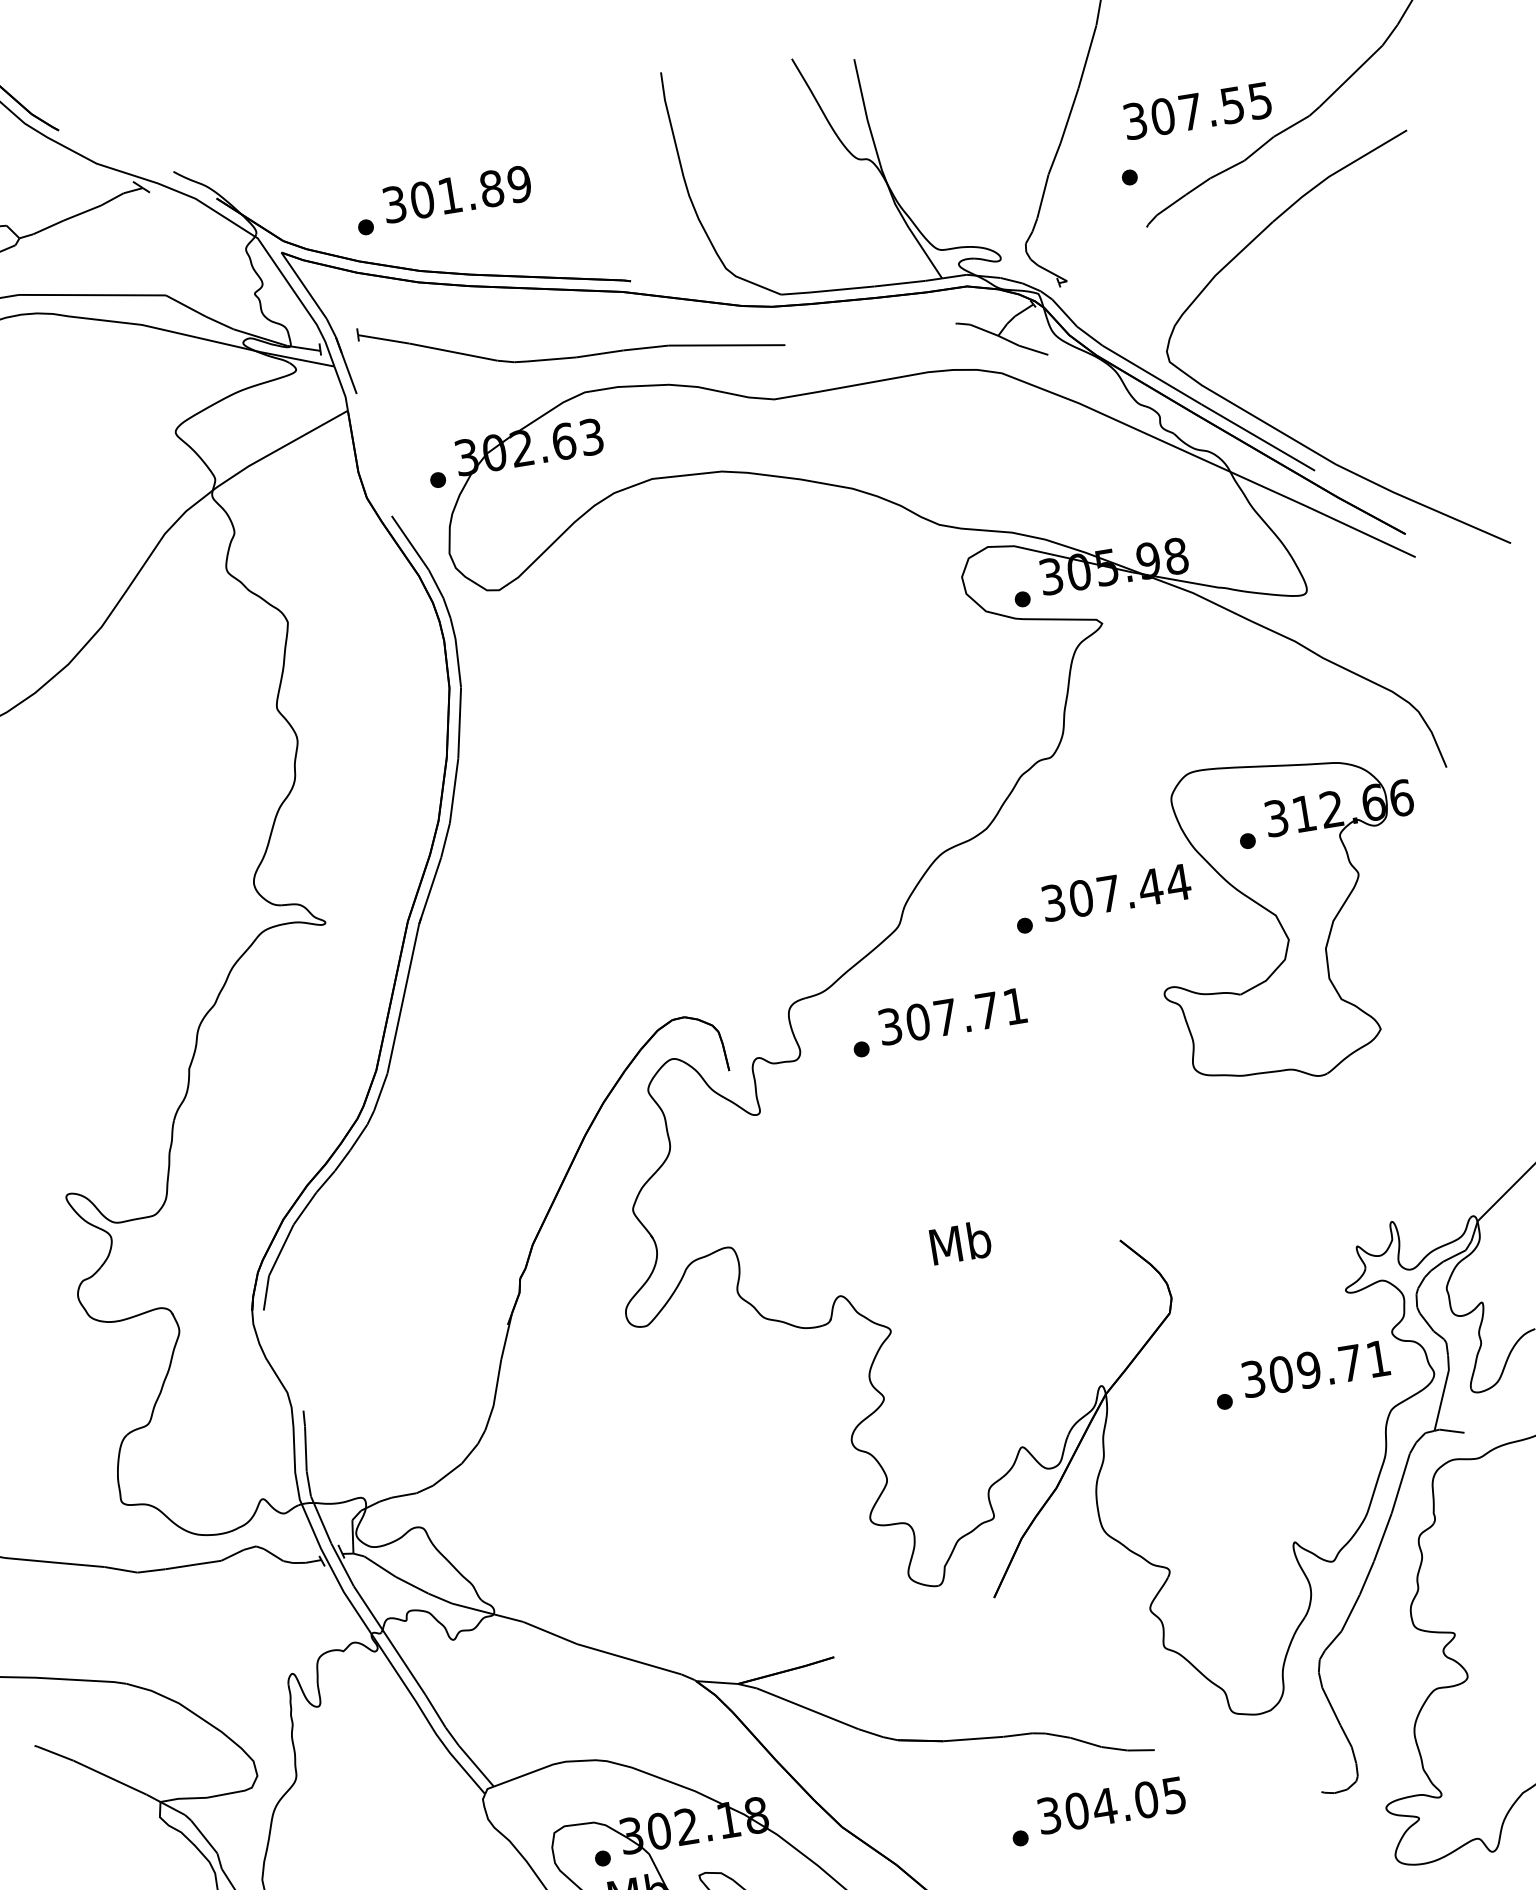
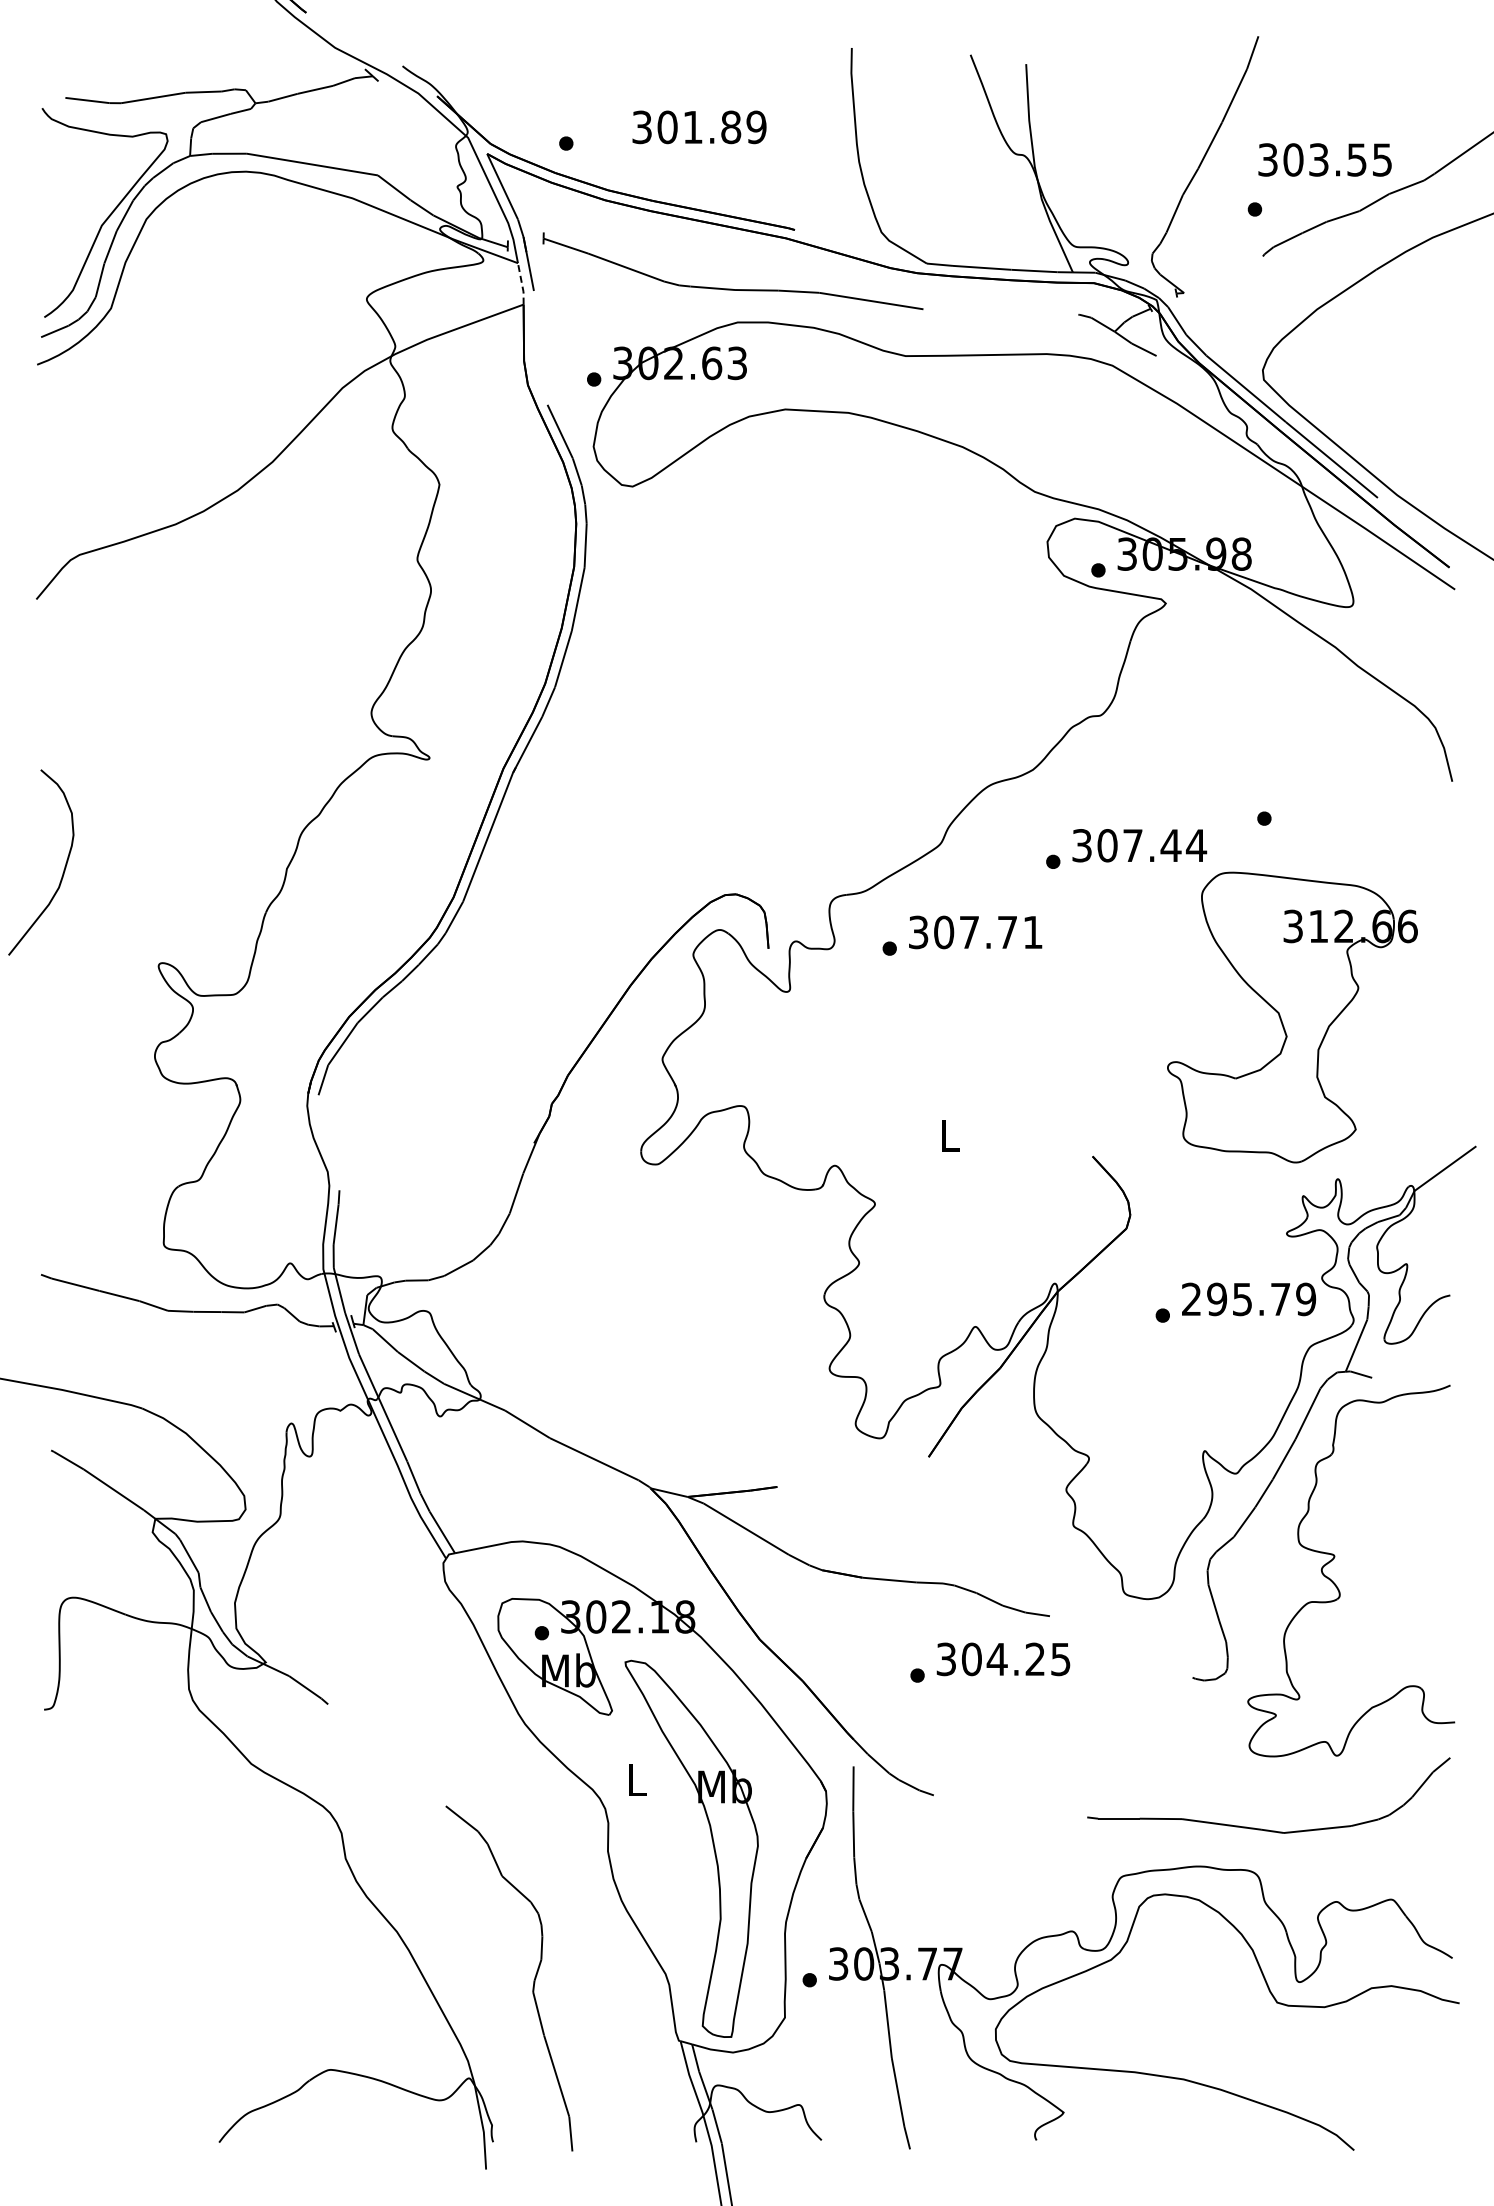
text: (1190, 111) -> (1318, 159), 307.55 -> 303.55
text: (457, 194) -> (699, 127), moved
line: (343, 388) -> (522, 284), solid -> dashed
part: (1291, 917) -> (1292, 1017), moved
text: (961, 1242) -> (950, 1135), Mb -> L
text: (1316, 1368) -> (1249, 1299), 309.71 -> 295.79
text: (1146, 1799) -> (1035, 1659), 304.05 -> 304.25

